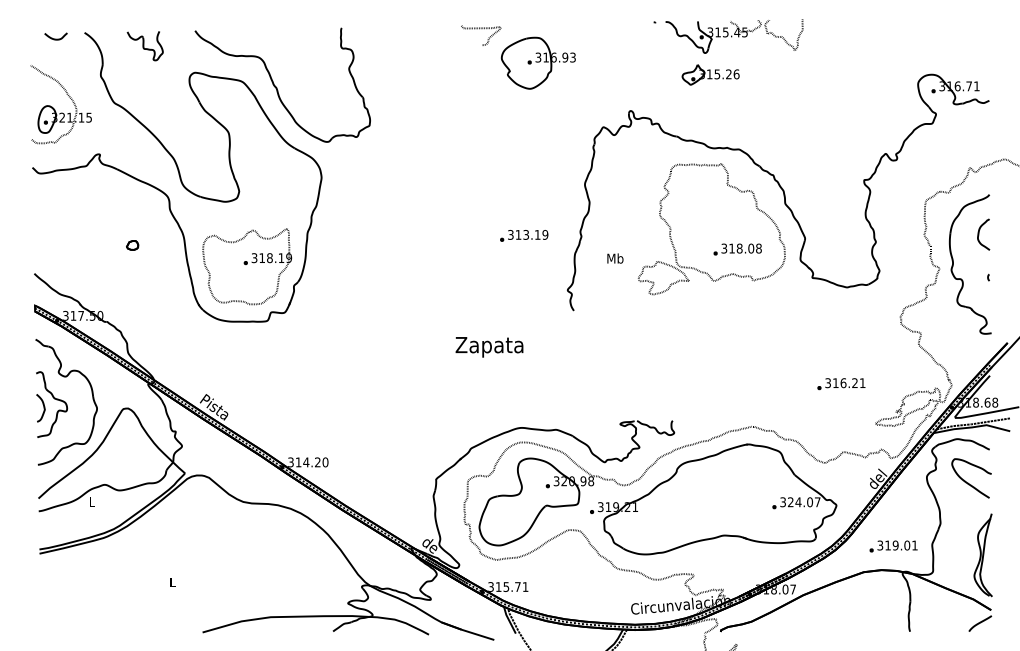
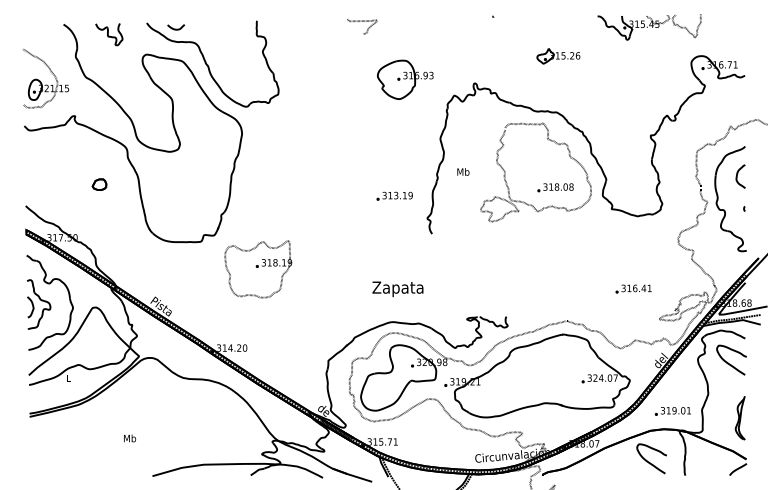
part: (734, 36) -> (649, 27), moved
curve: (55, 38) -> (175, 28), moved
part: (537, 62) -> (404, 79), moved
part: (710, 74) -> (558, 55), moved
text: (524, 235) -> (394, 196), moved
part: (132, 245) -> (99, 184), size x1.6
text: (615, 258) -> (463, 171), moved
part: (247, 266) -> (258, 269), moved
text: (489, 347) -> (397, 289), moved
text: (854, 382) -> (643, 287), 316.21 -> 316.41
part: (982, 555) -> (739, 418), size x0.7
text: (172, 582) -> (129, 438), L -> Mb
curve: (862, 613) -> (649, 461), added

